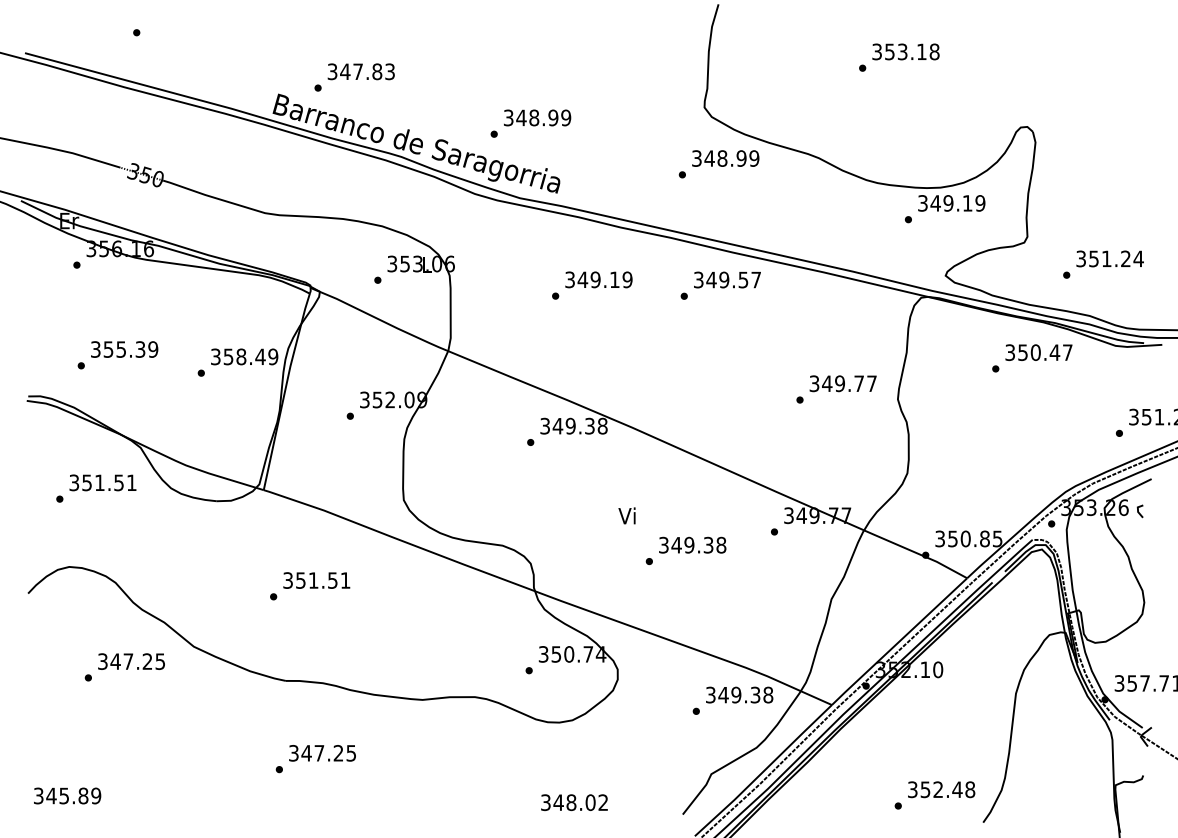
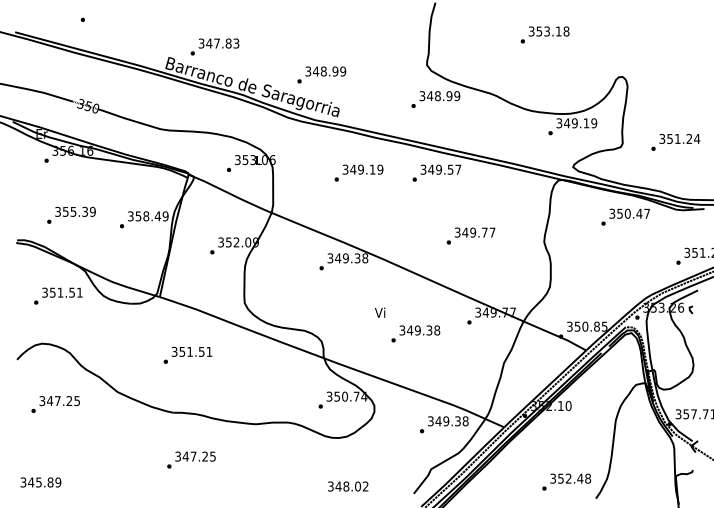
text: (1102, 264) -> (675, 142), moved
text: (835, 388) -> (470, 235), moved
text: (124, 667) -> (55, 404), moved

